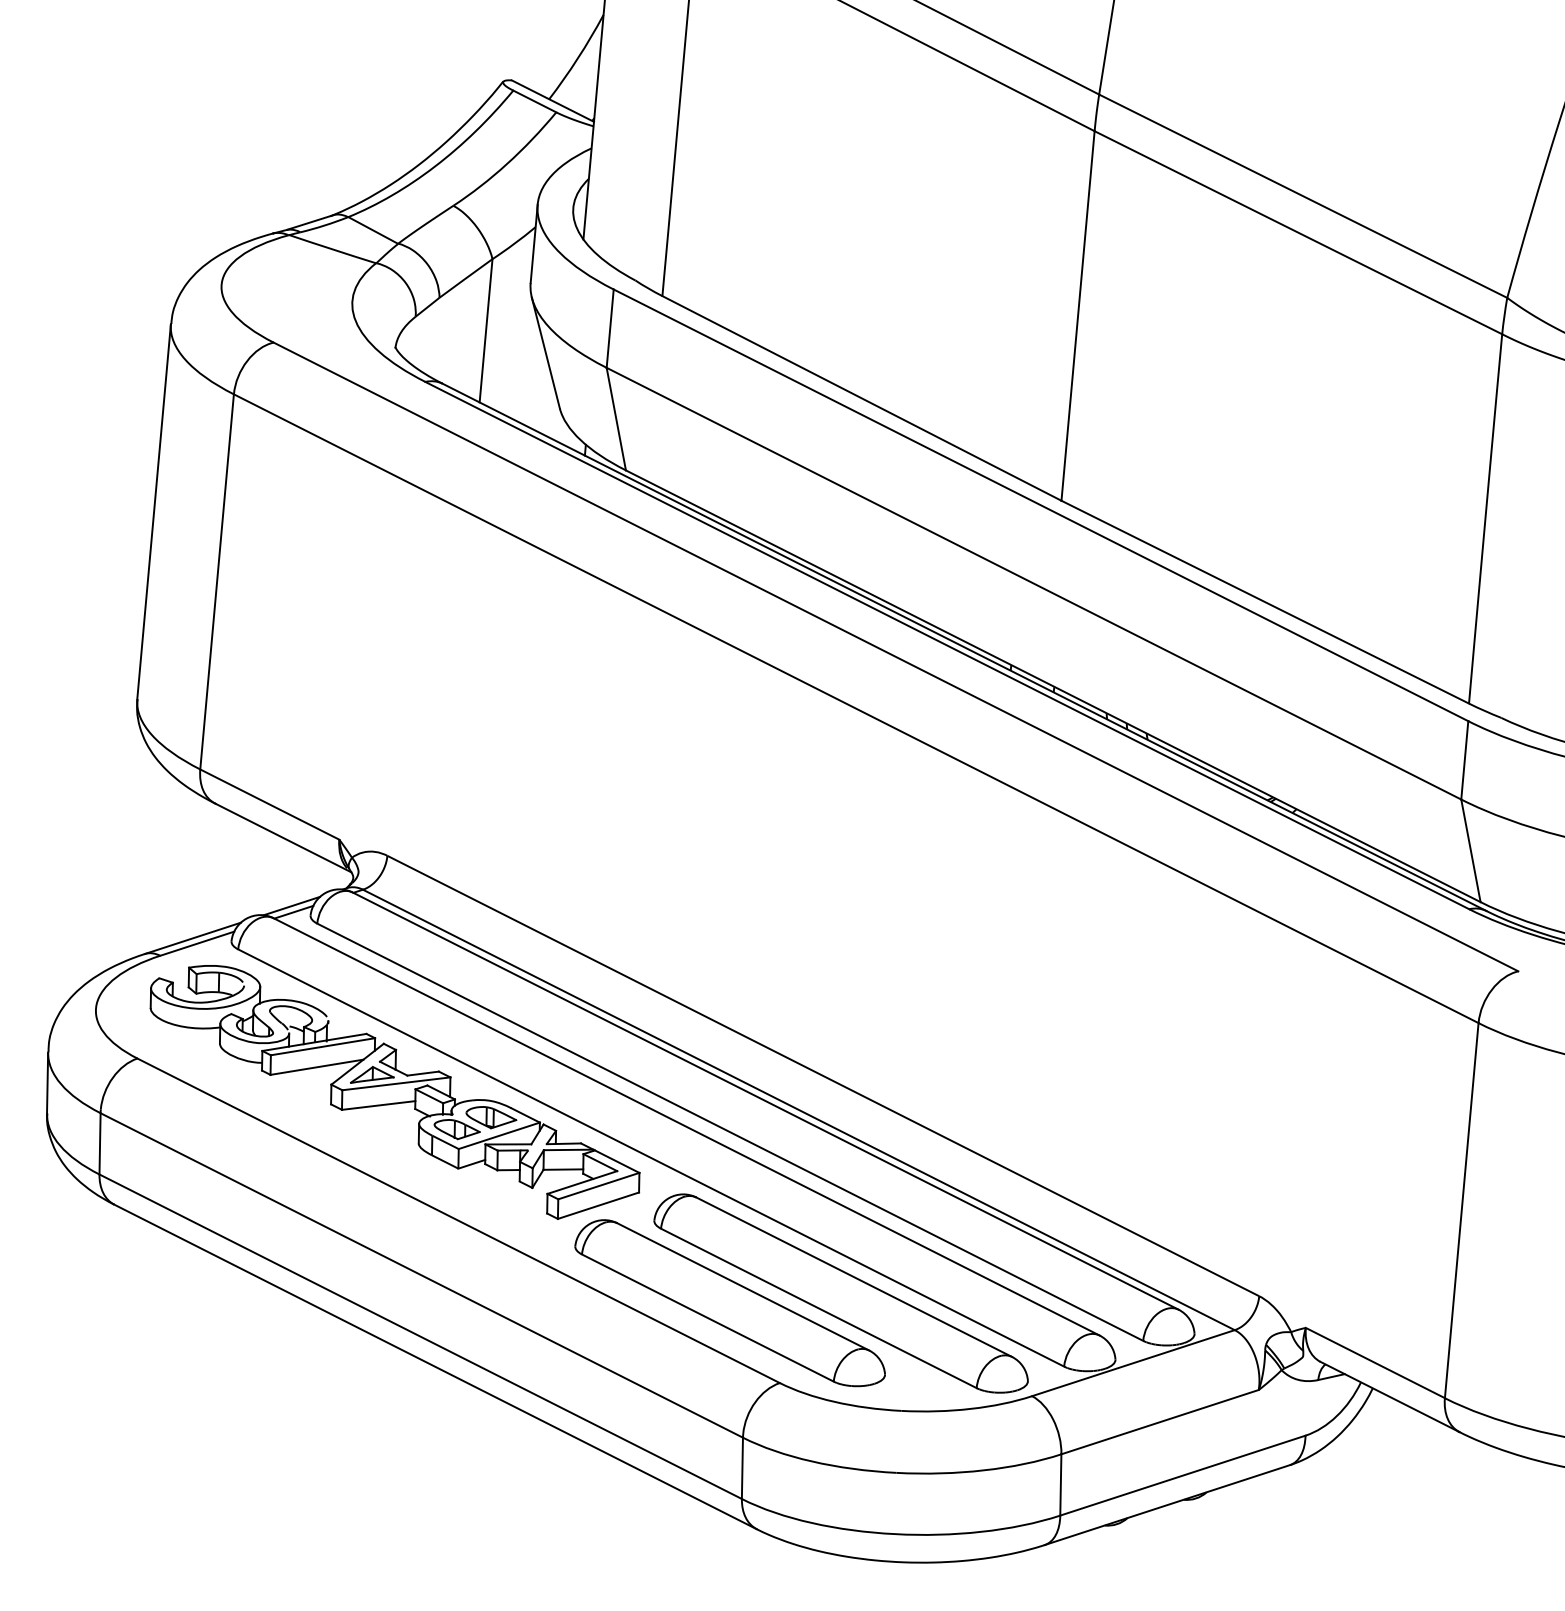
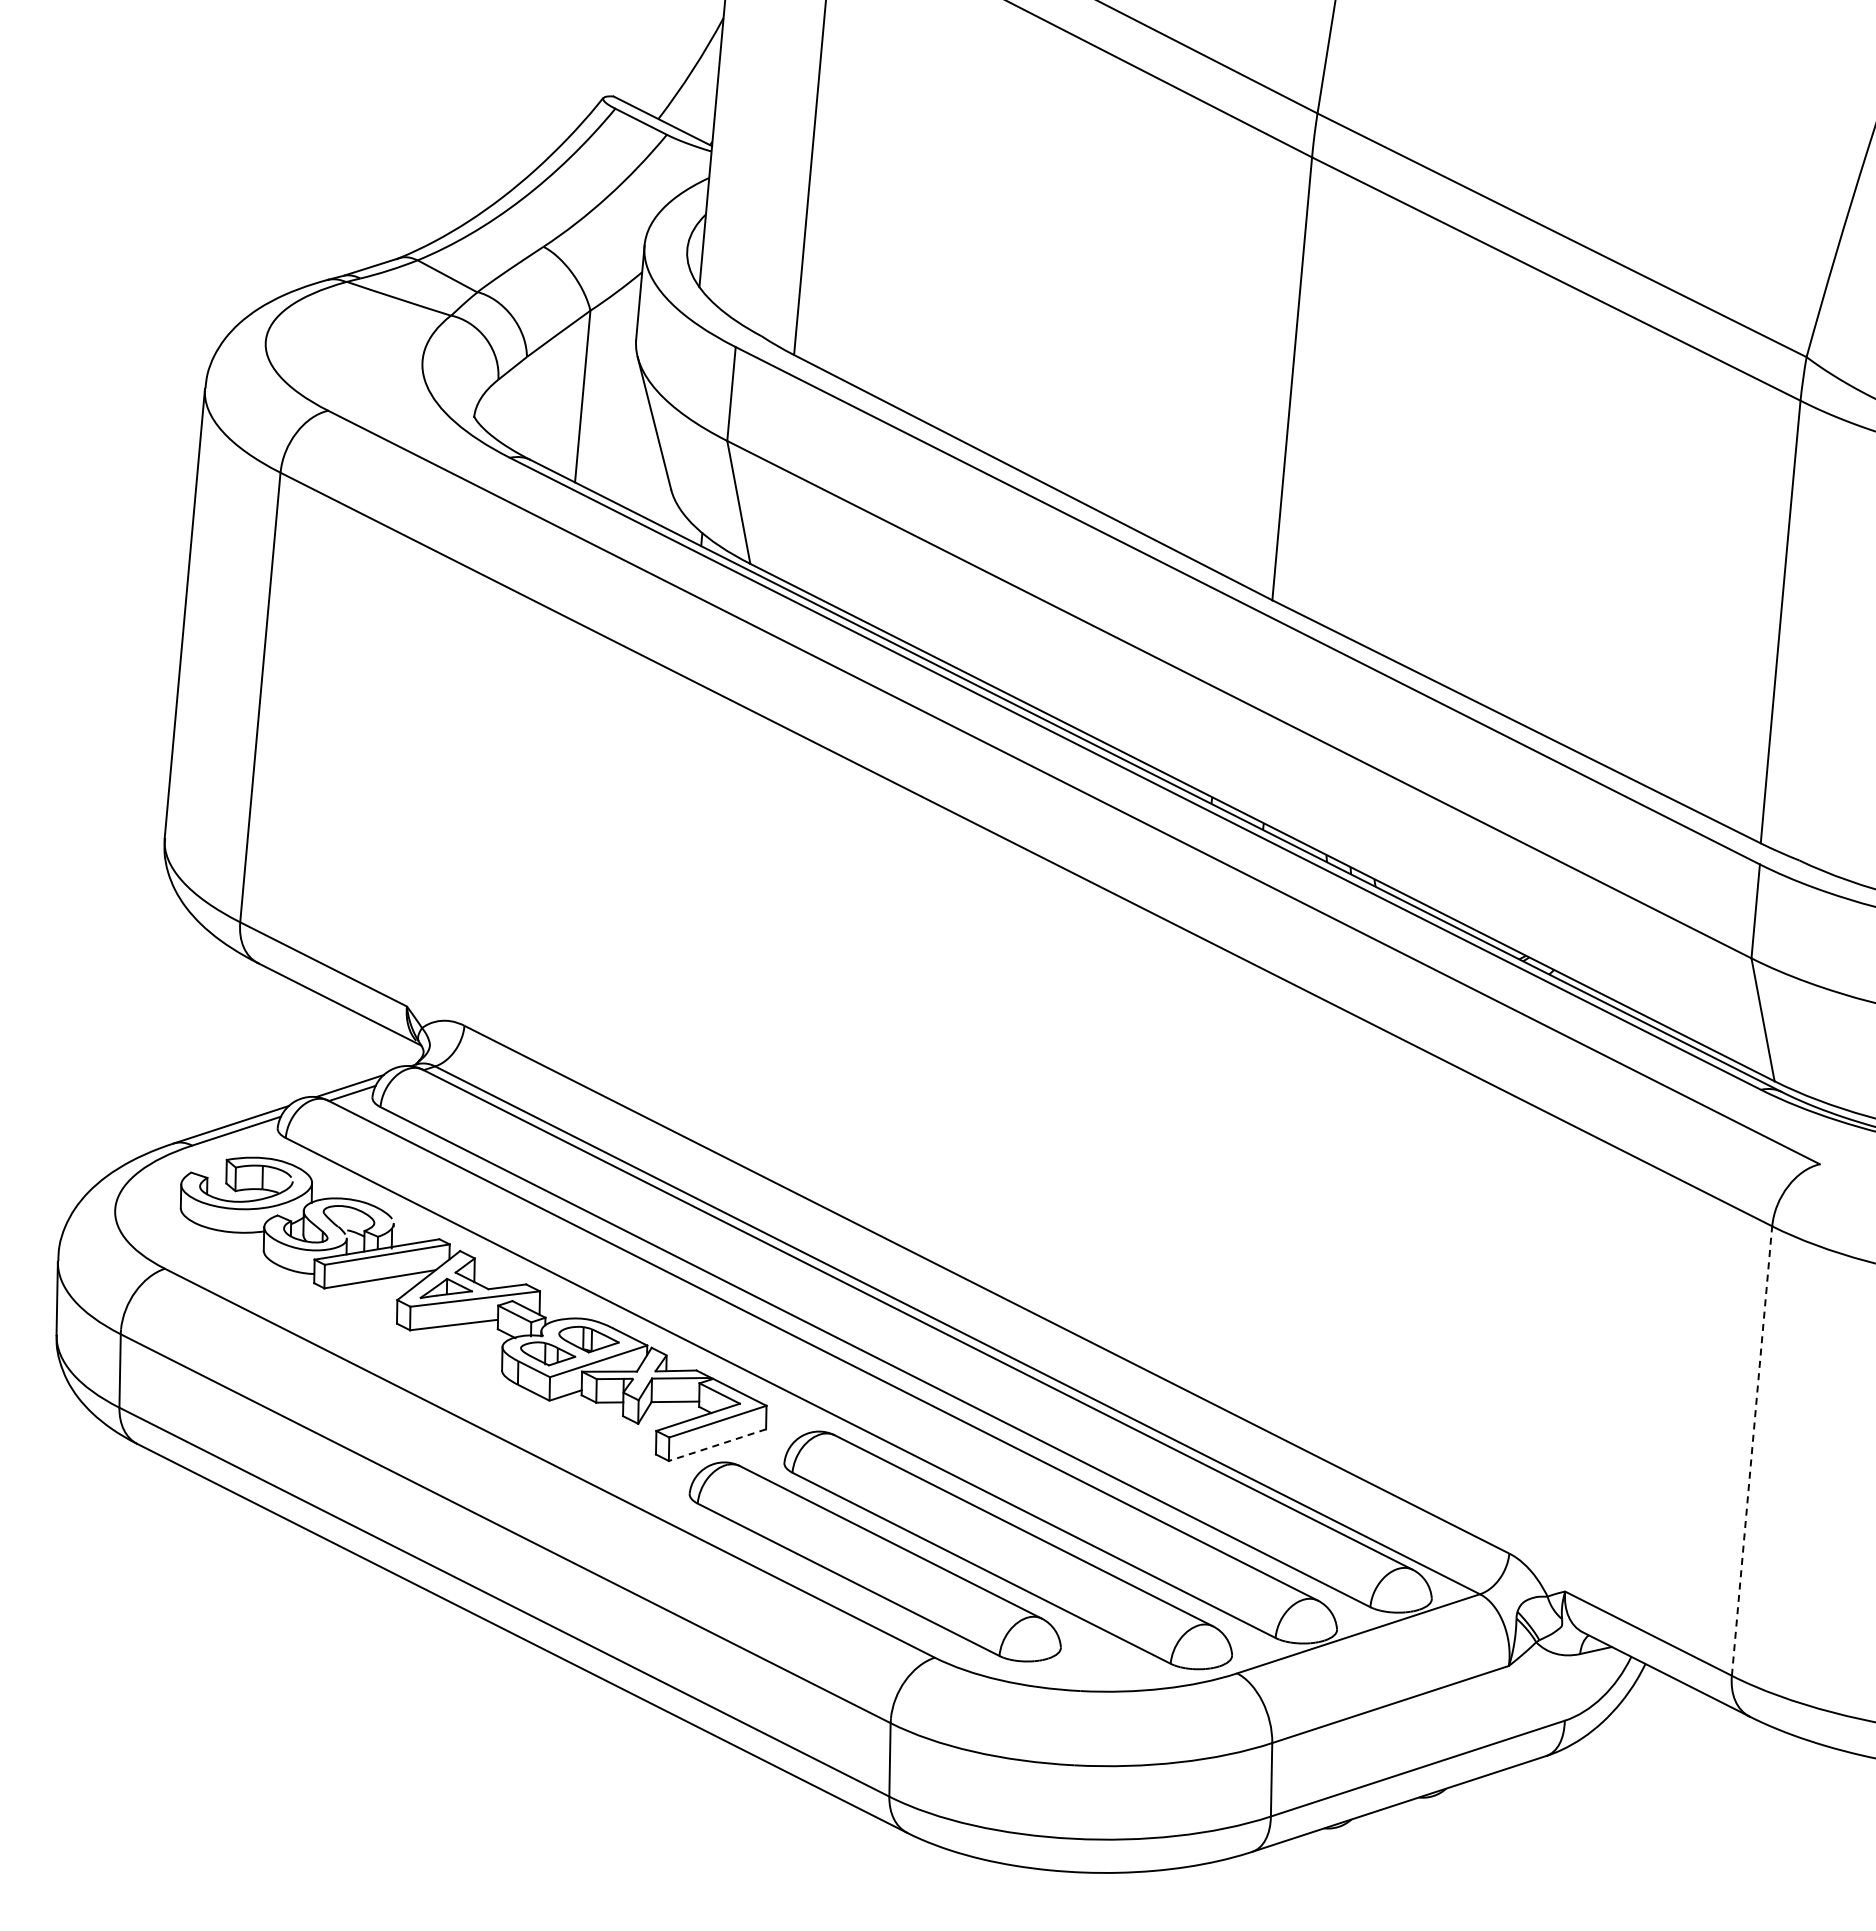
line: (598, 1206) -> (717, 1445), solid -> dashed
line: (1462, 1211) -> (1752, 1451), solid -> dashed

